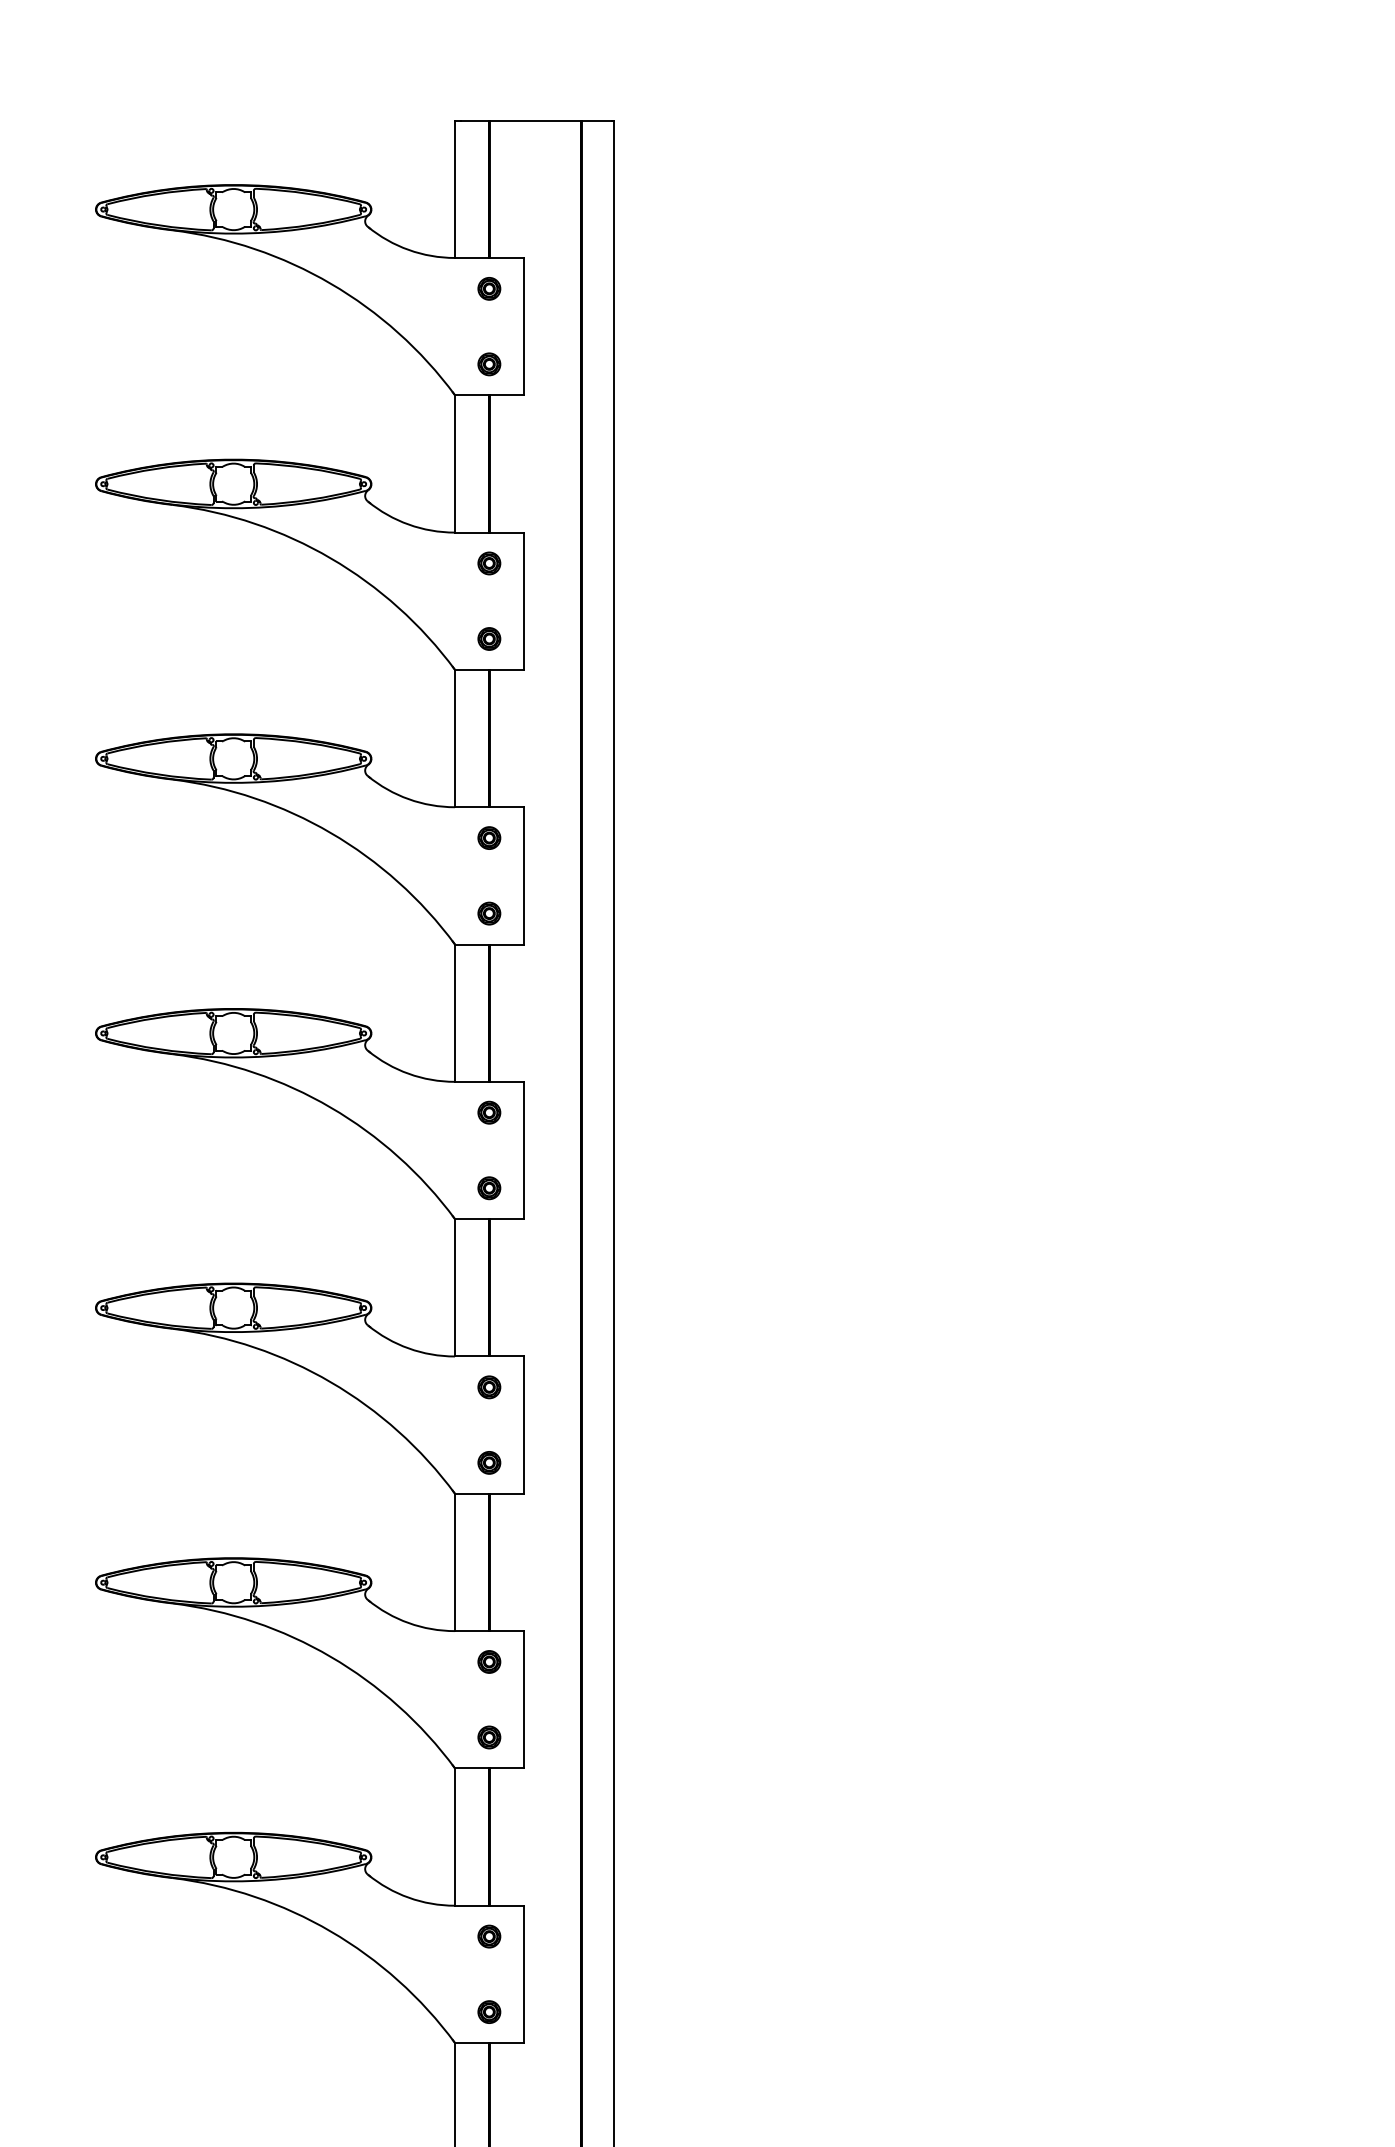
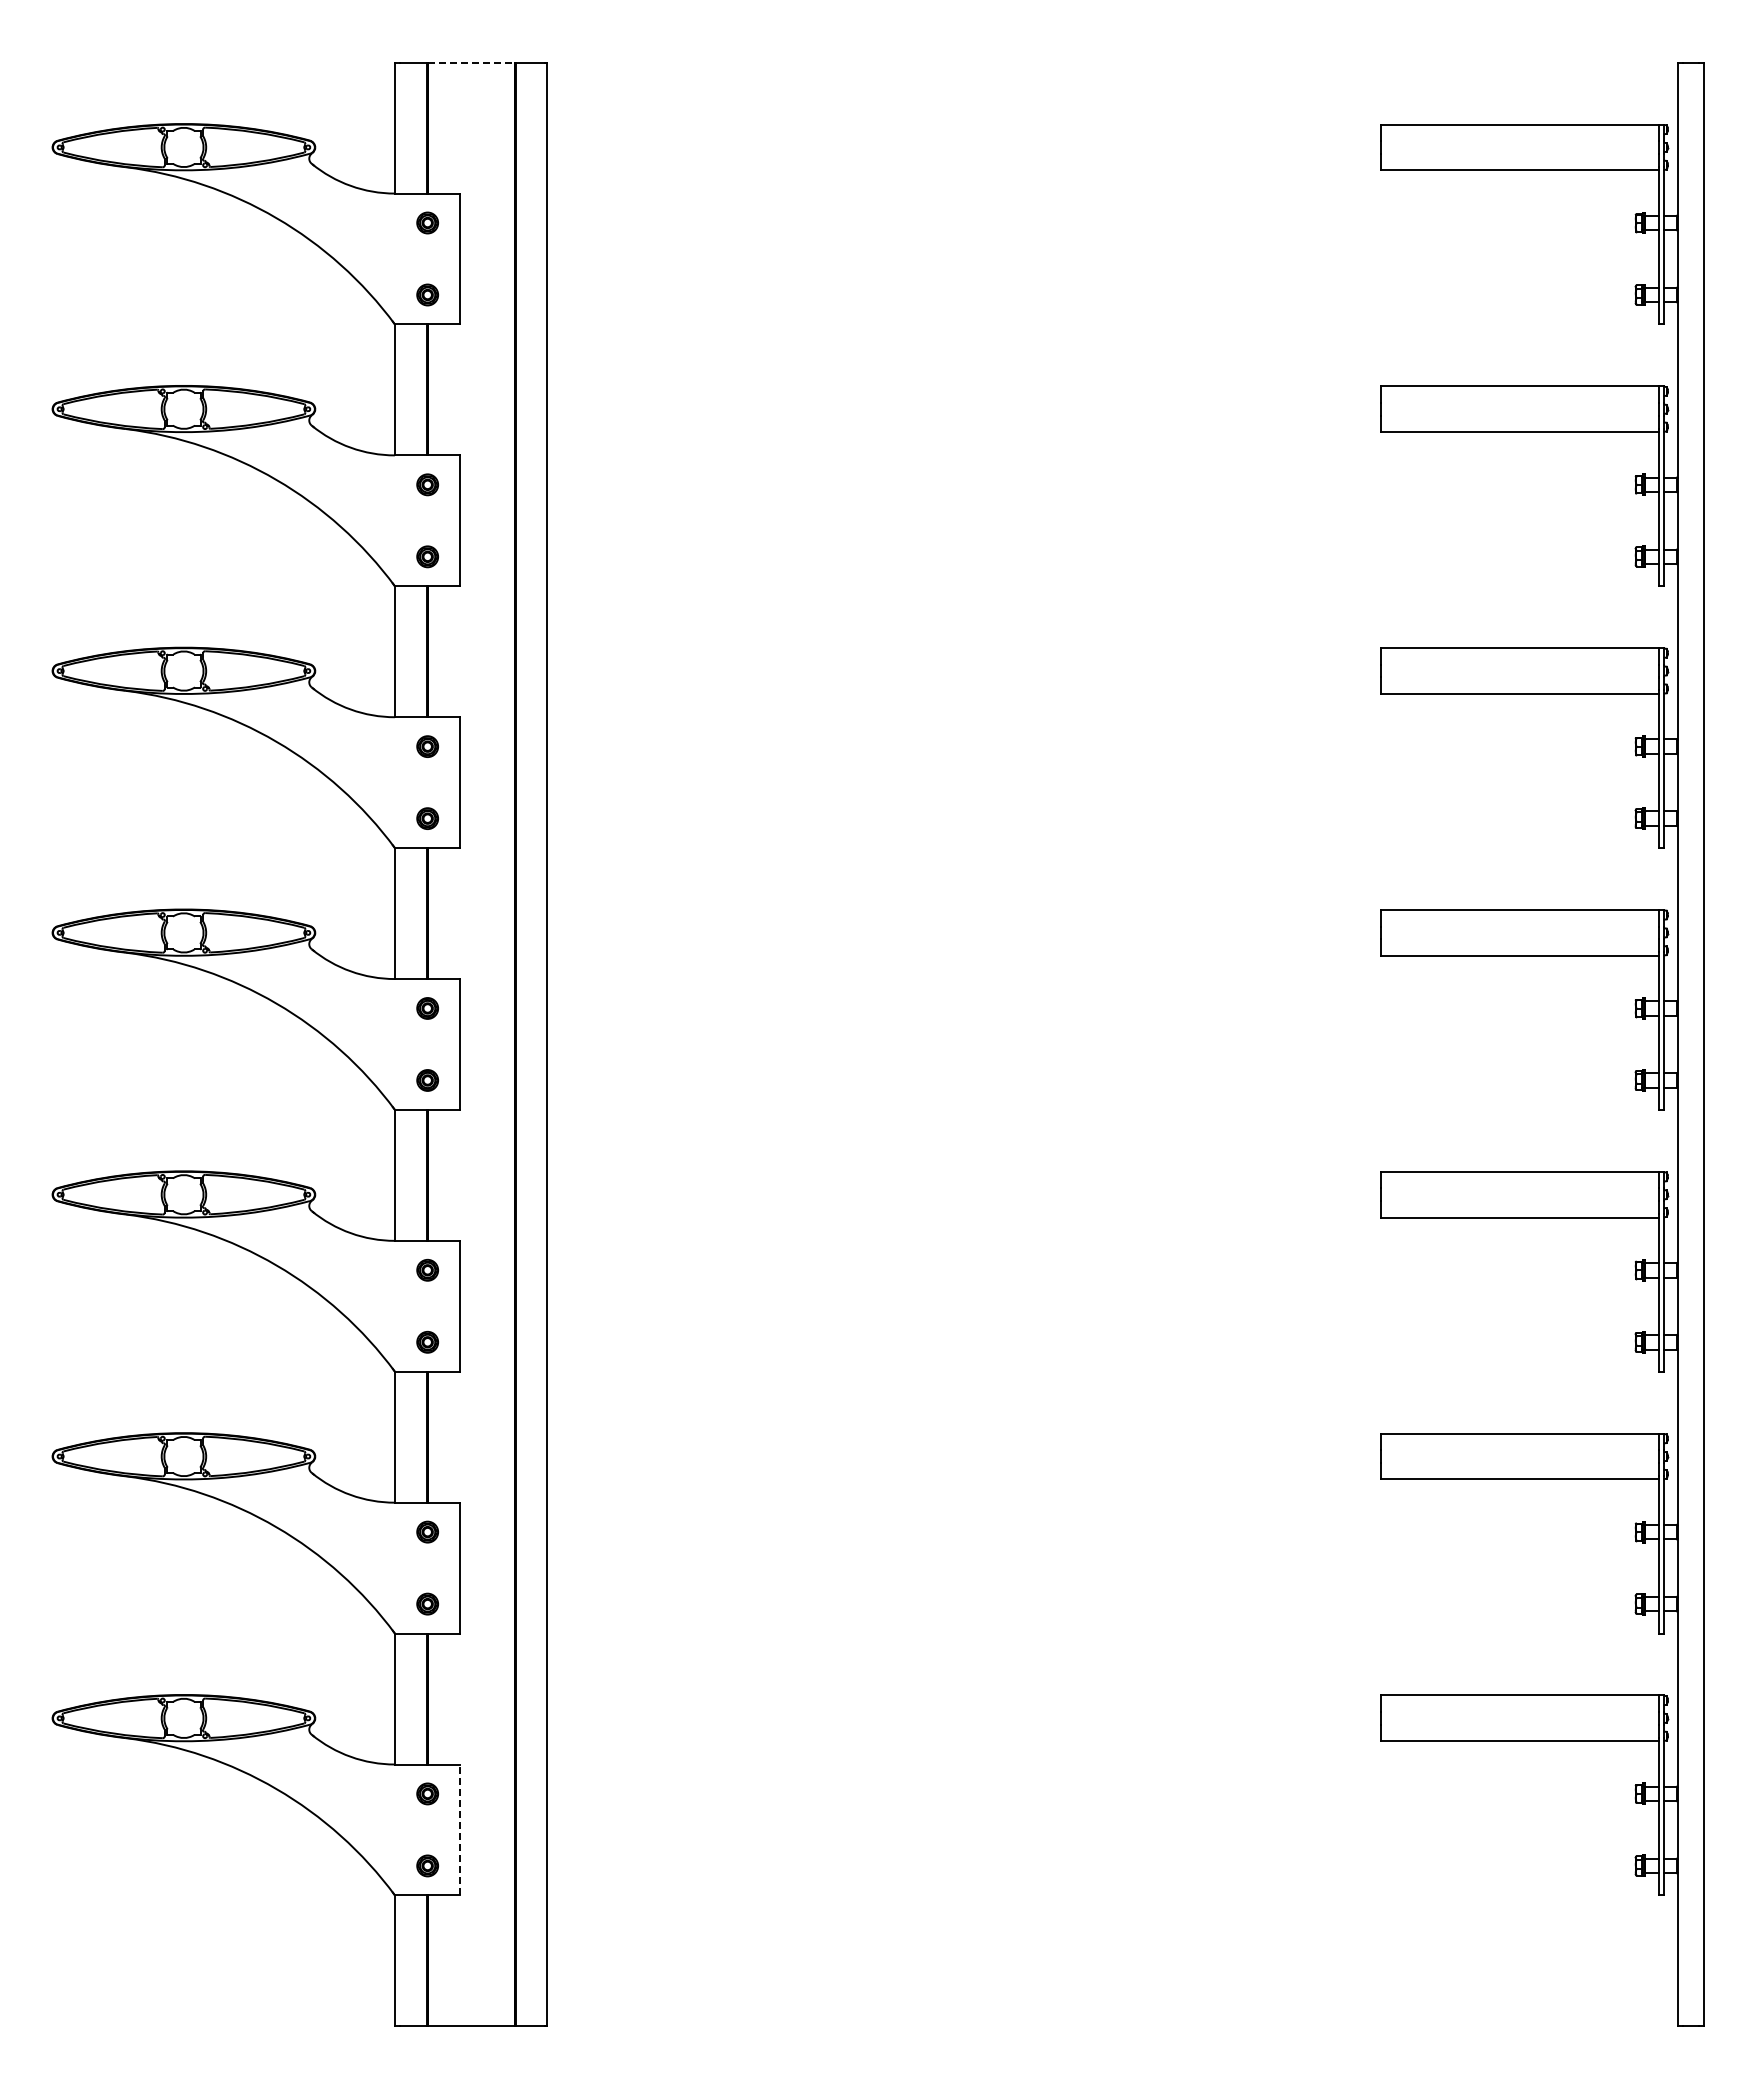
line: (536, 120) -> (472, 62), solid -> dashed
line: (523, 1973) -> (460, 1829), solid -> dashed

